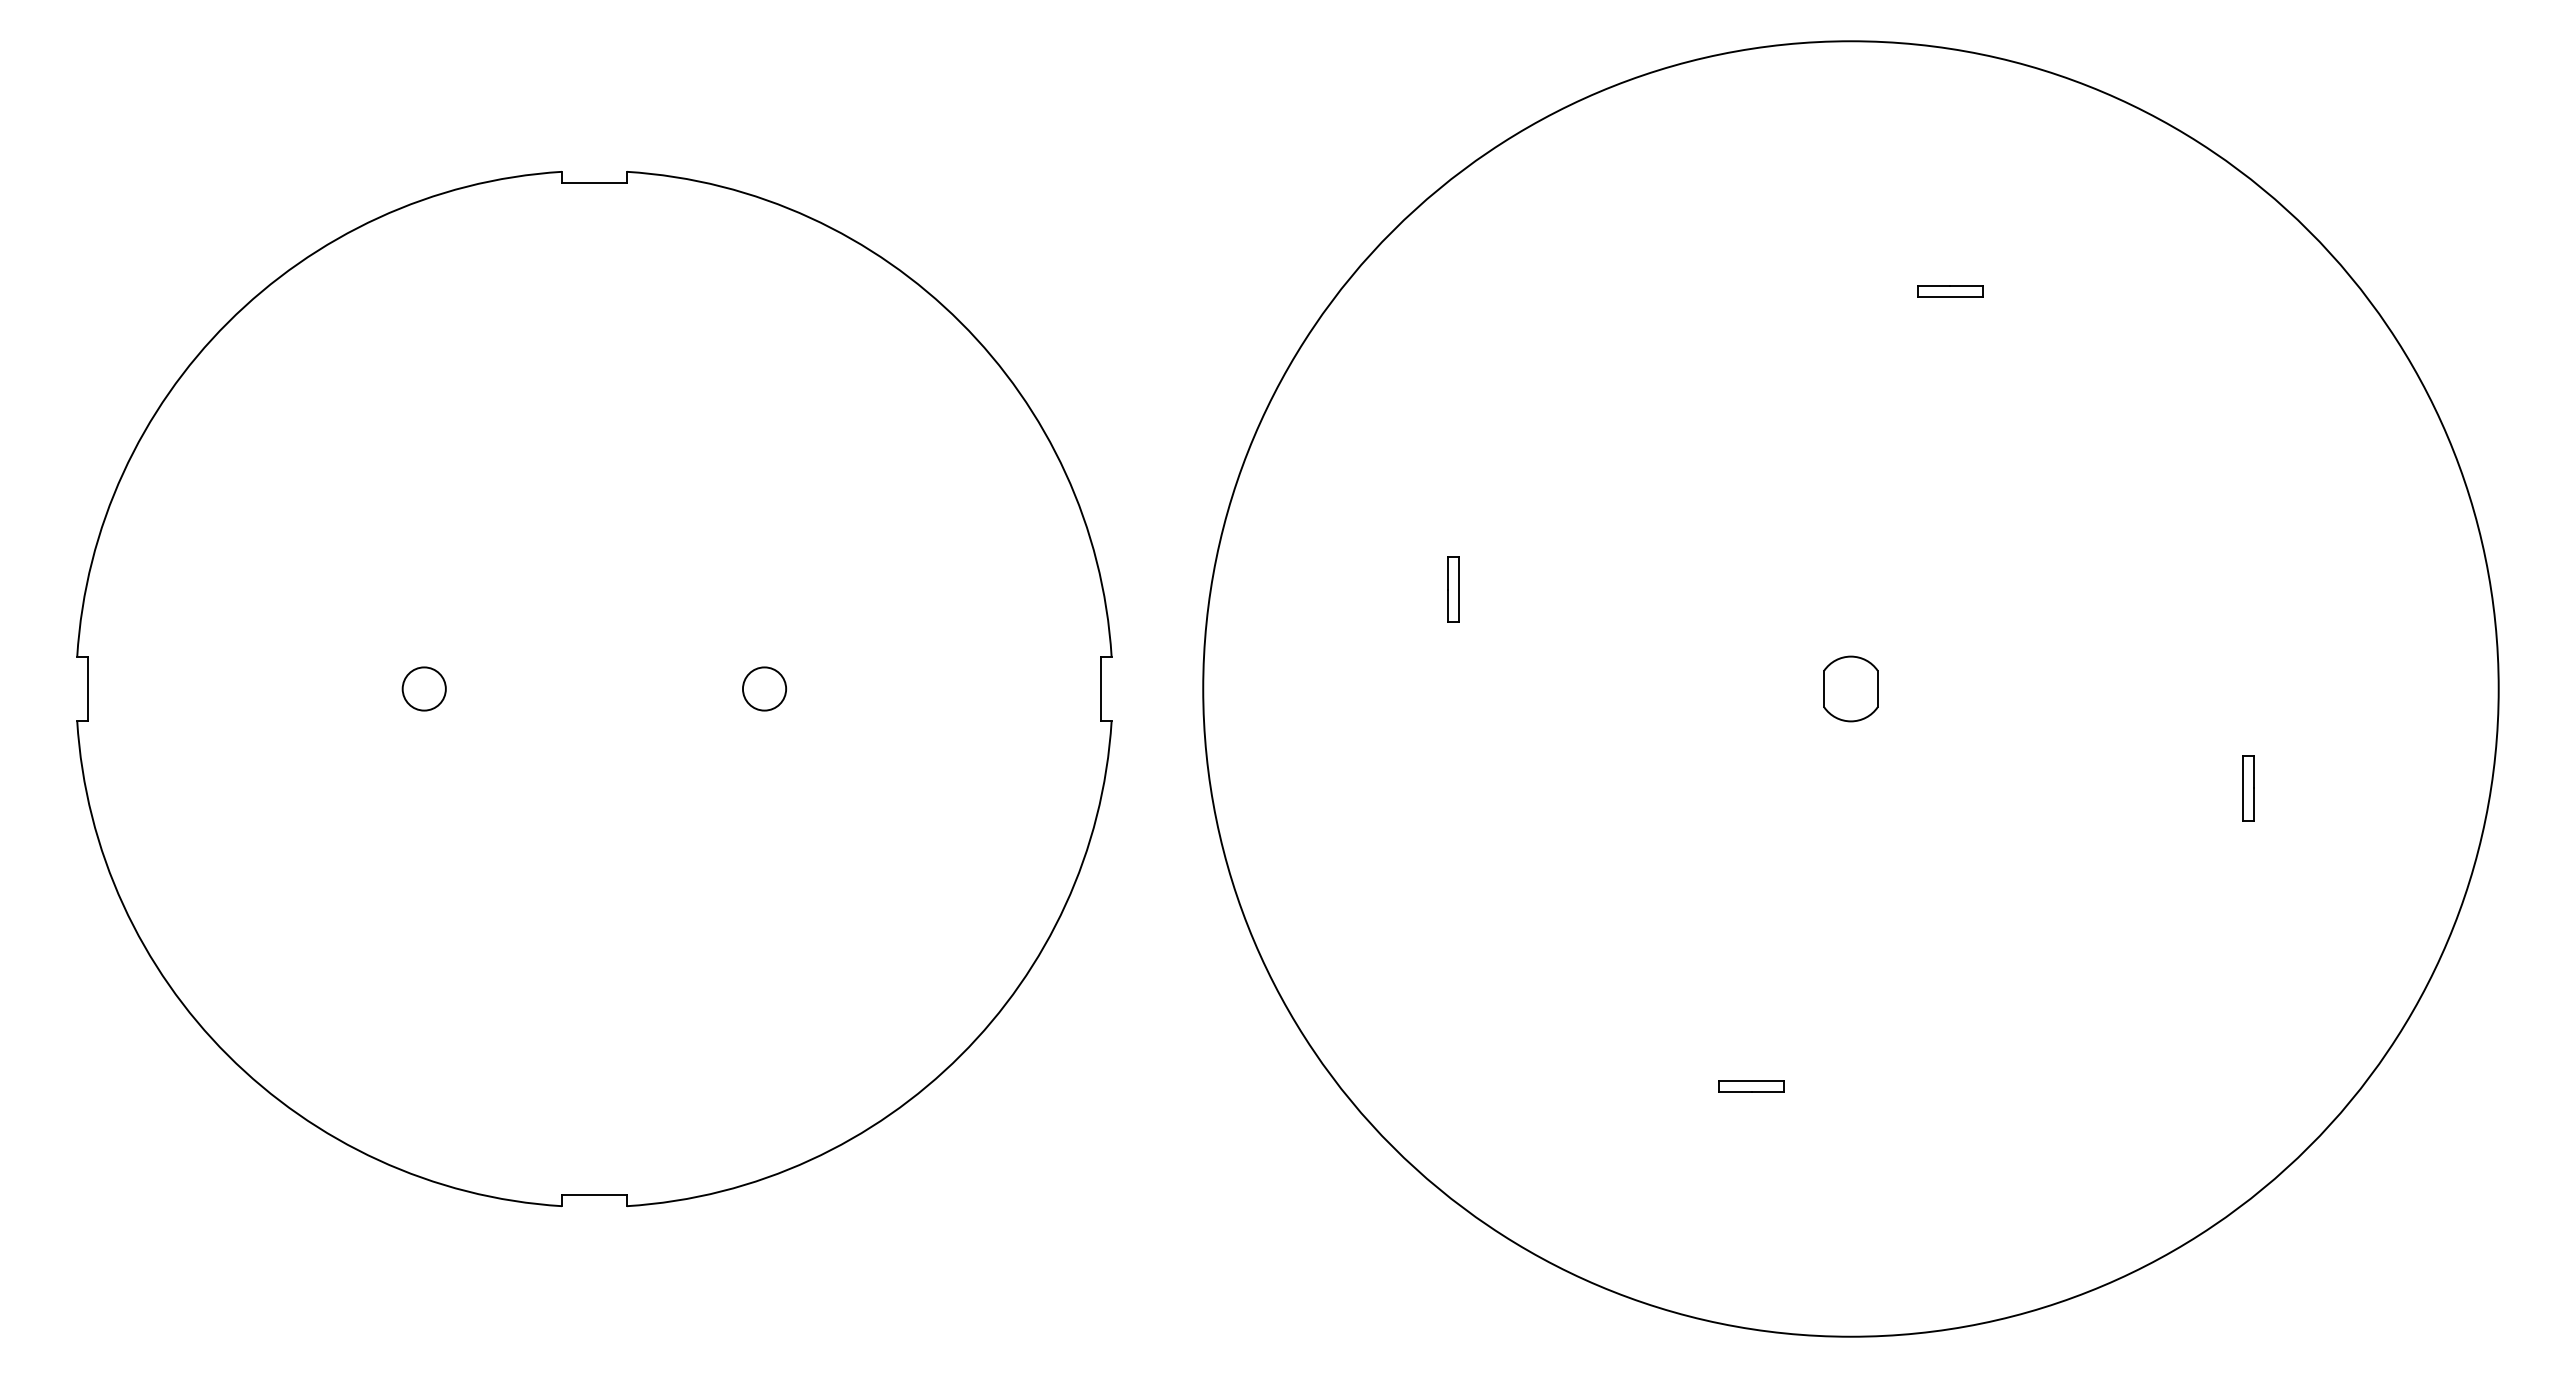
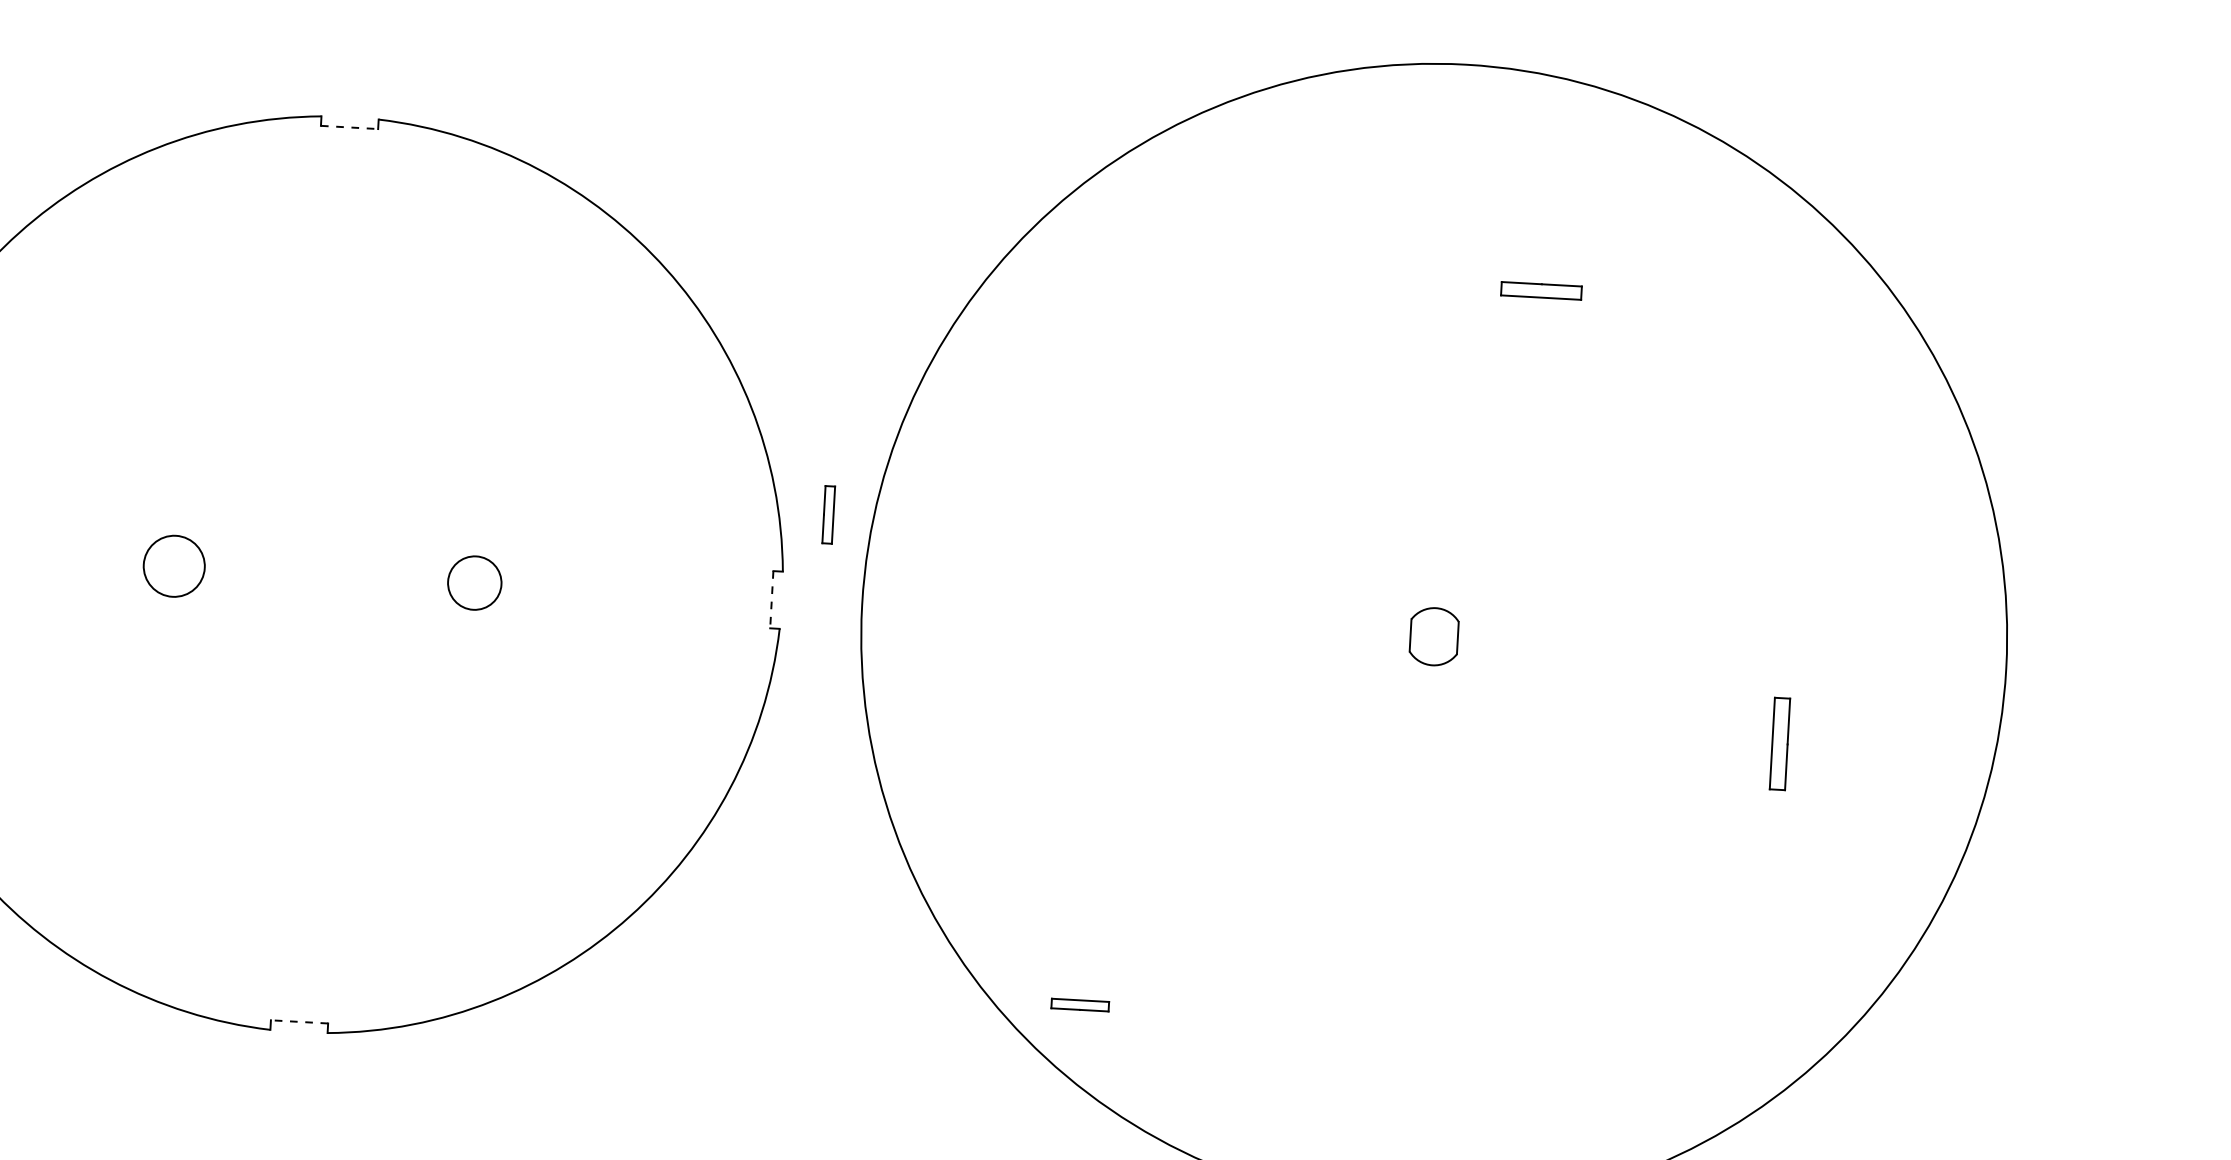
line: (594, 182) -> (349, 127), solid -> dashed
part: (1950, 291) -> (1541, 290), size x1.4
part: (1453, 589) -> (828, 514), moved
circle: (423, 688) -> (173, 565), size x1.6
circle: (764, 688) -> (474, 582), size x1.4
line: (1100, 689) -> (771, 600), solid -> dashed
part: (2248, 788) -> (1780, 744), size x1.6
part: (1751, 1086) -> (1080, 1005), moved
line: (593, 1195) -> (298, 1021), solid -> dashed

